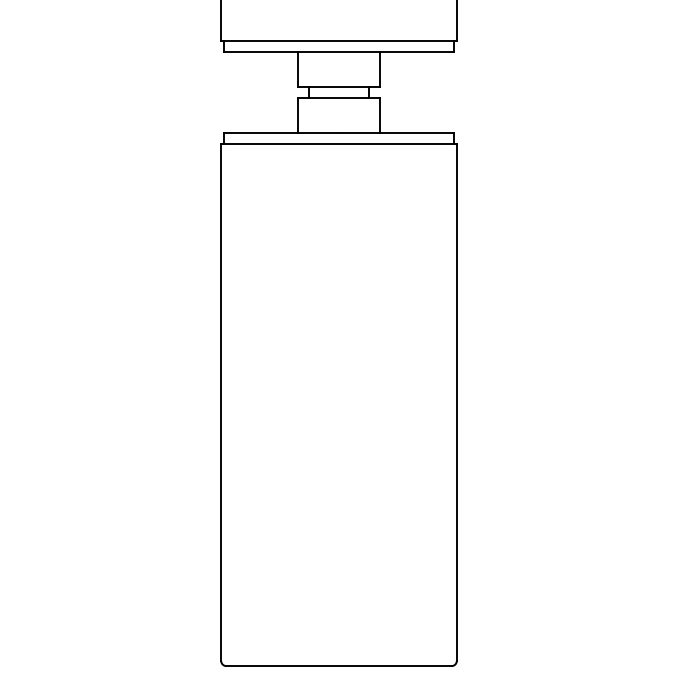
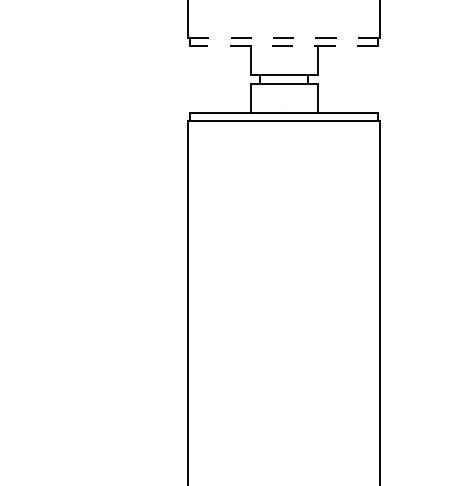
line: (339, 41) -> (284, 37), solid -> dashed
line: (338, 51) -> (283, 46), solid -> dashed

